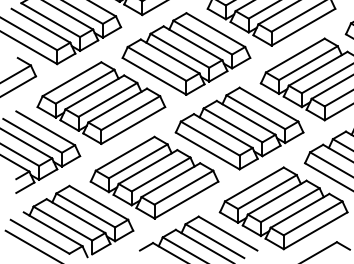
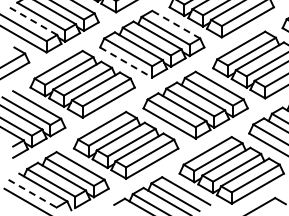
line: (41, 26) -> (33, 21), solid -> dashed
line: (216, 29) -> (176, 24), solid -> dashed
line: (154, 76) -> (126, 62), solid -> dashed
line: (39, 236) -> (32, 193), solid -> dashed

